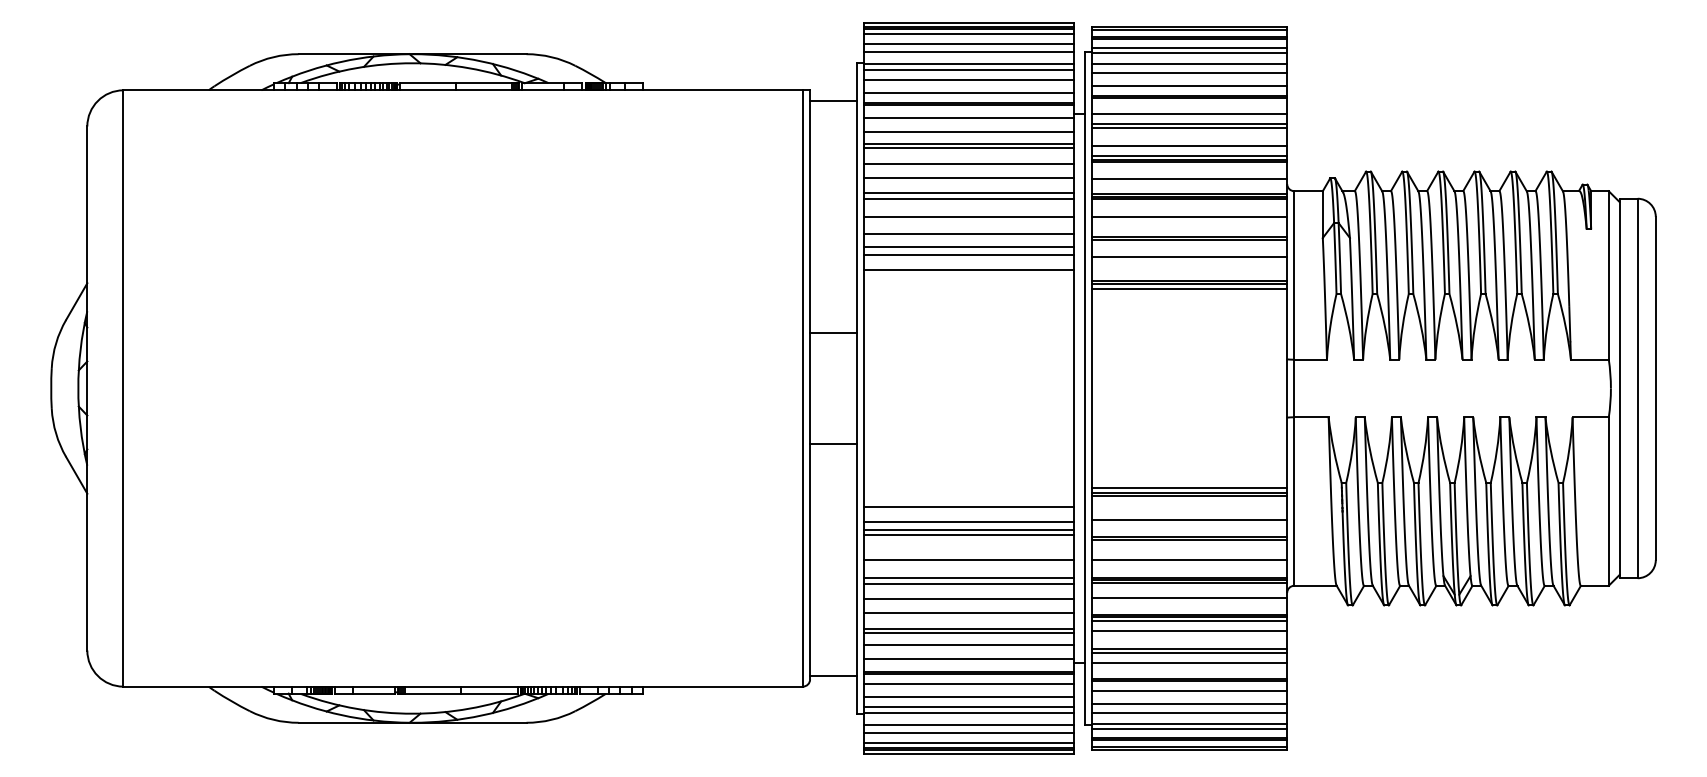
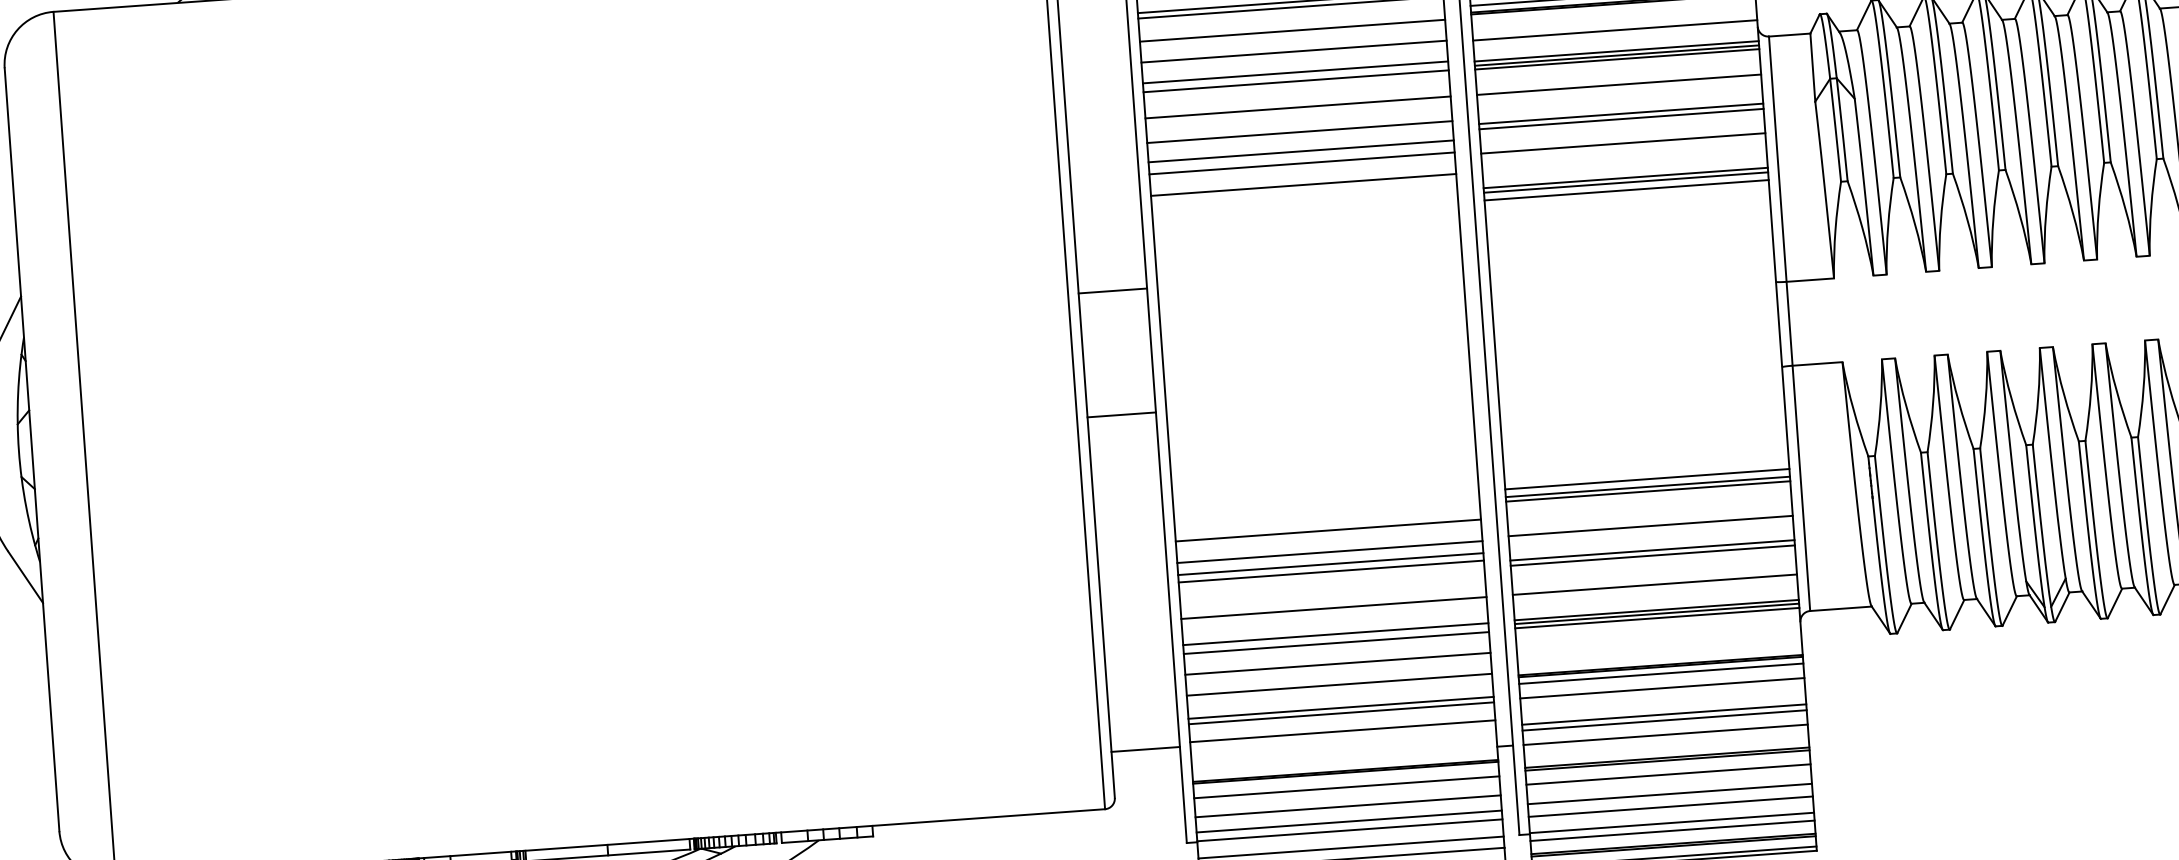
line: (833, 444) -> (1121, 415), moved
line: (1189, 597) -> (1658, 639), removed
line: (968, 658) -> (1343, 750), removed
line: (833, 675) -> (1145, 749), moved

